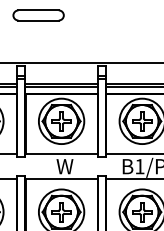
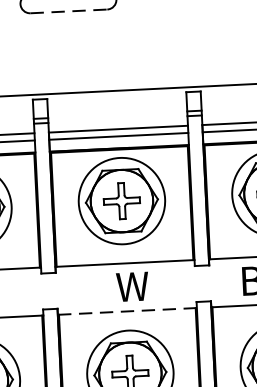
line: (39, 20) -> (70, 11), solid -> dashed
line: (61, 179) -> (127, 311), solid -> dashed

